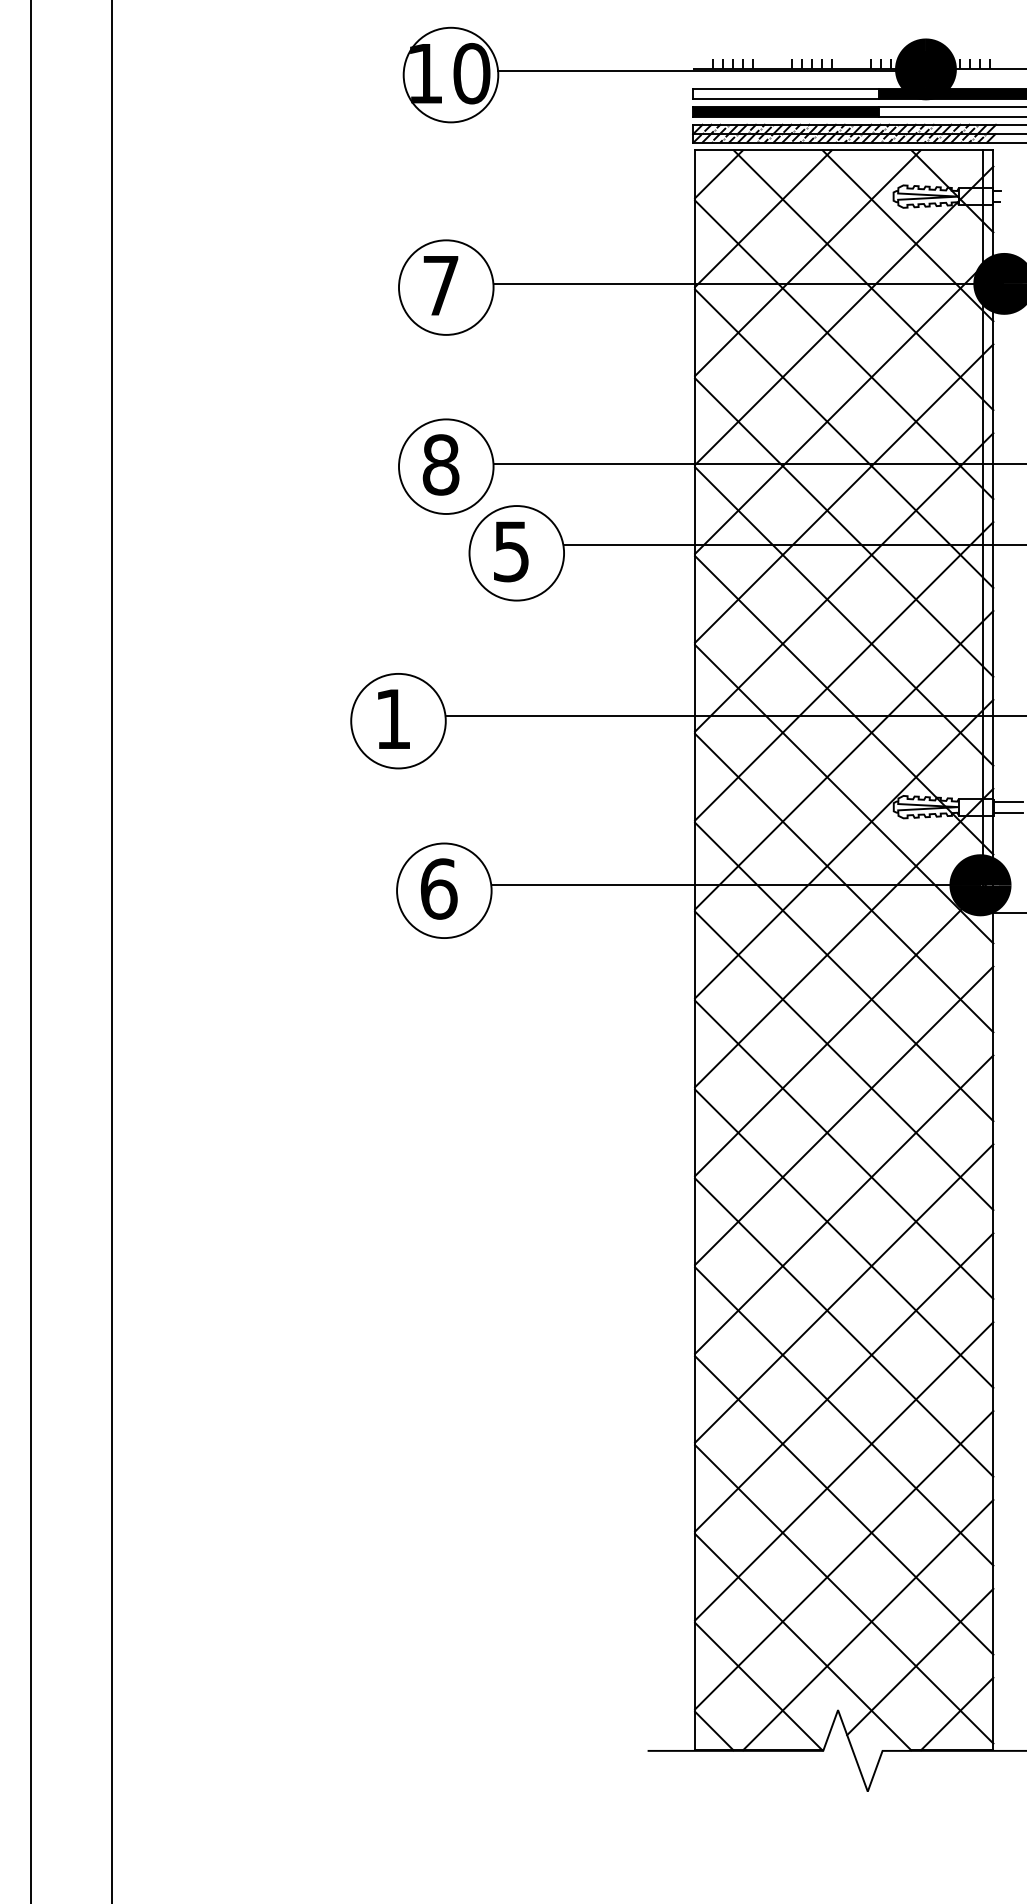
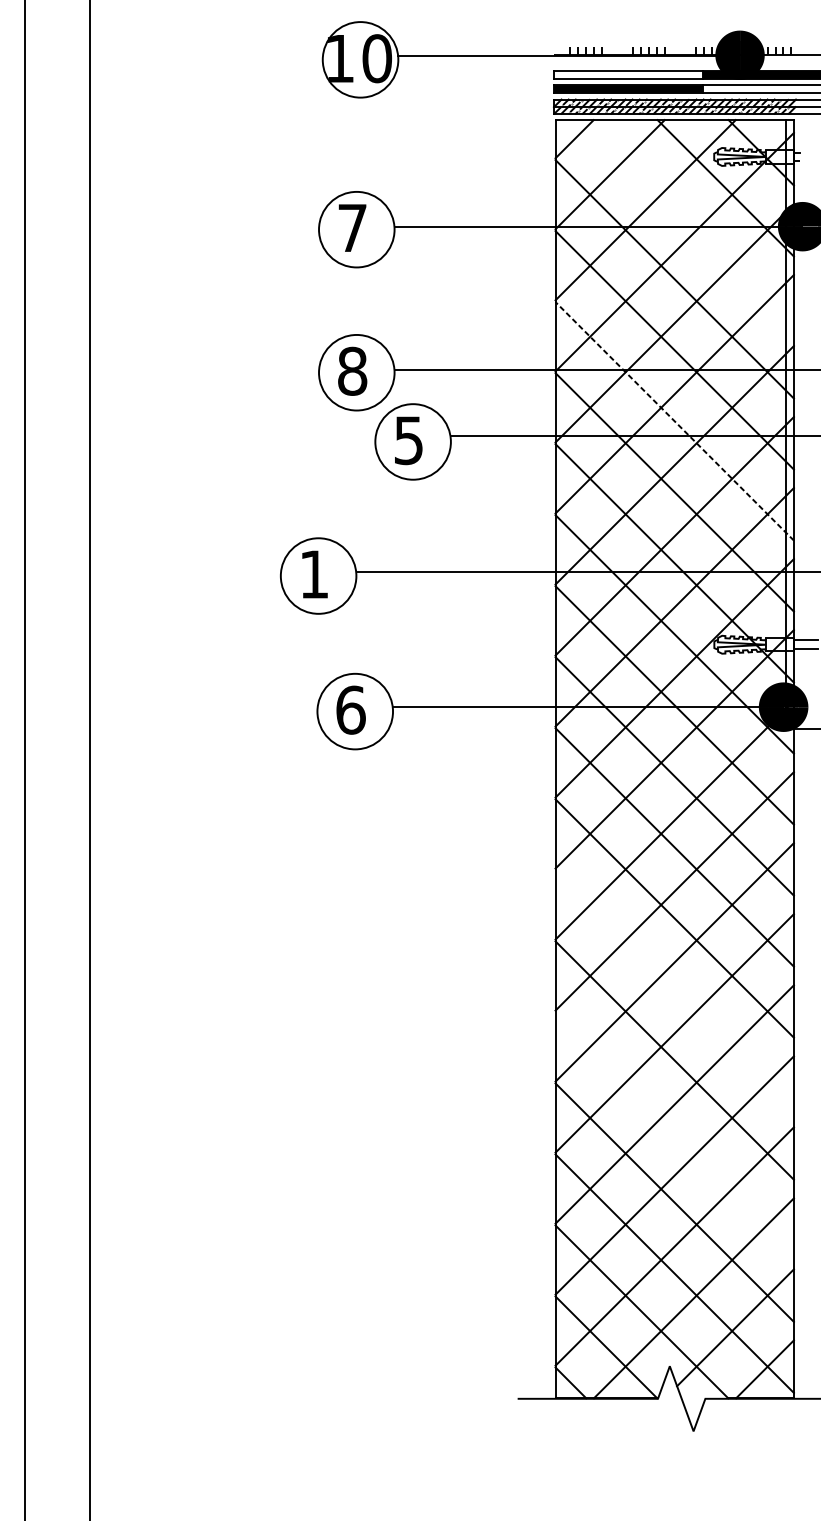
line: (863, 280) -> (690, 223), removed
line: (843, 527) -> (674, 421), solid -> dashed
line: (844, 1238) -> (674, 989), removed
line: (844, 1416) -> (674, 1131), removed

